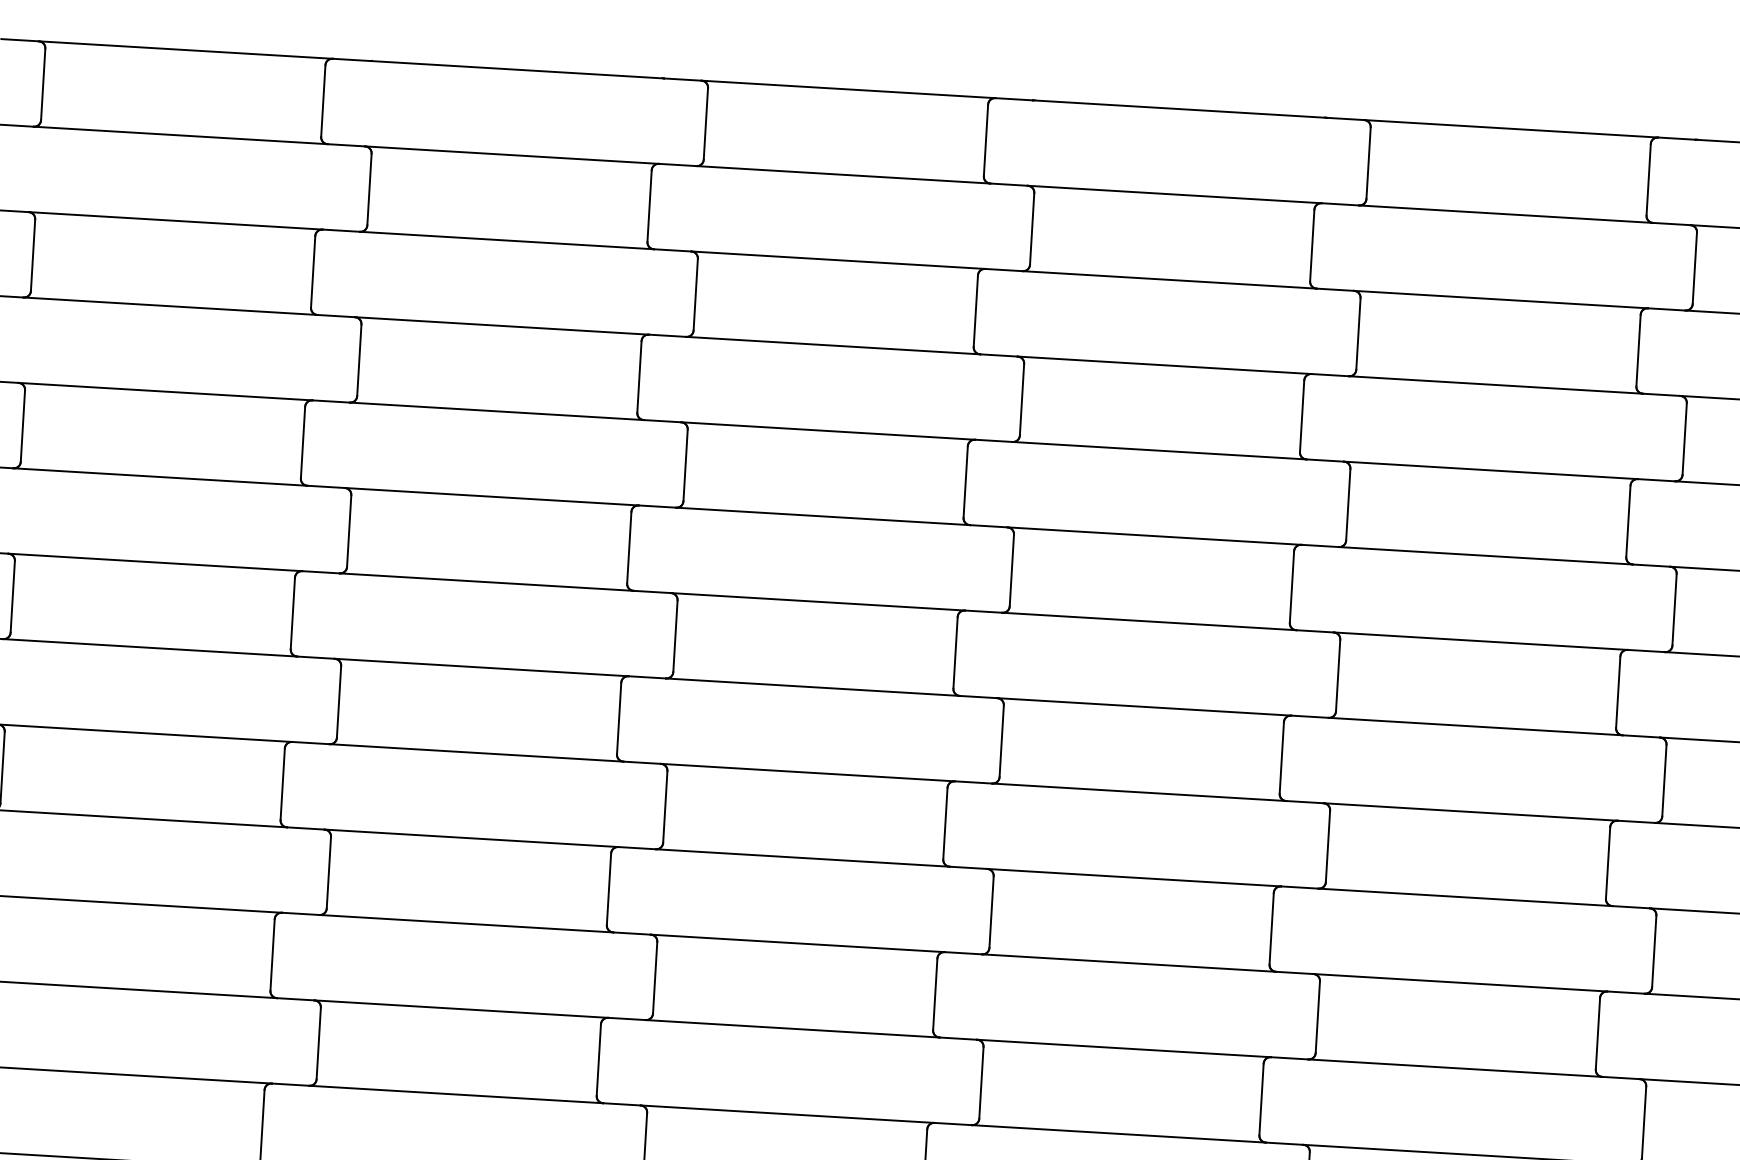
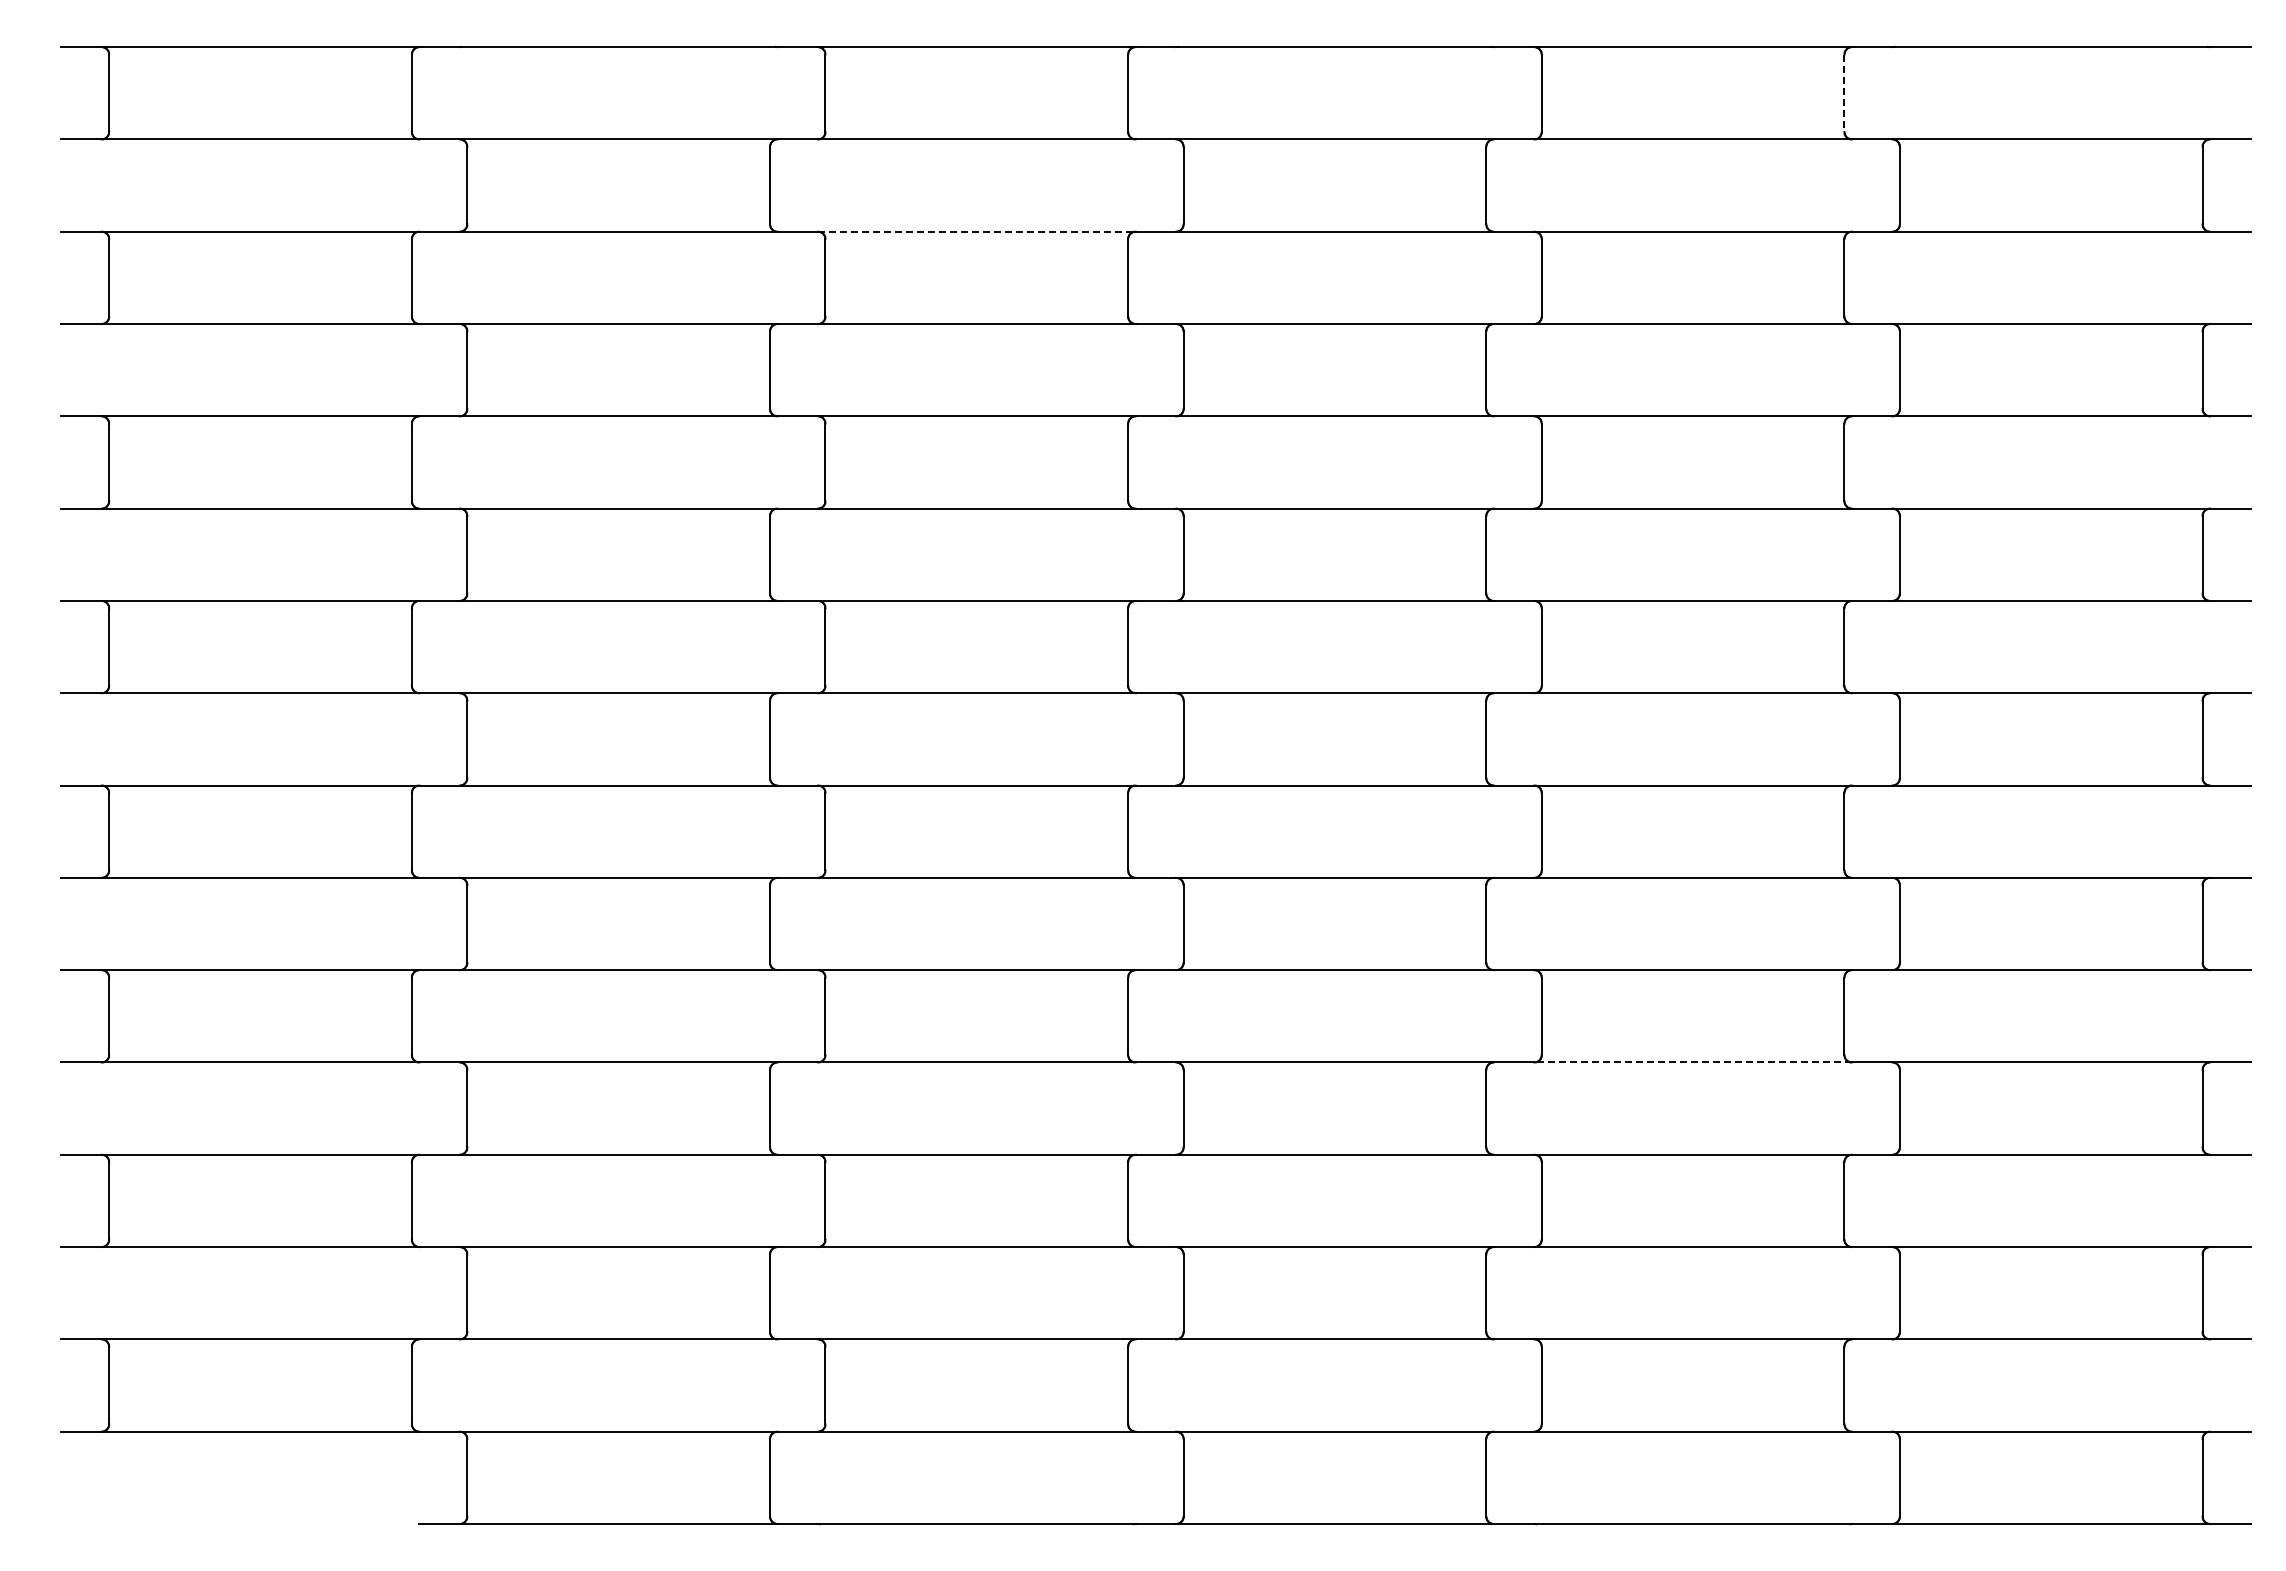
line: (1648, 180) -> (1844, 93), solid -> dashed
line: (838, 259) -> (976, 231), solid -> dashed
line: (1455, 1068) -> (1693, 1062), solid -> dashed

